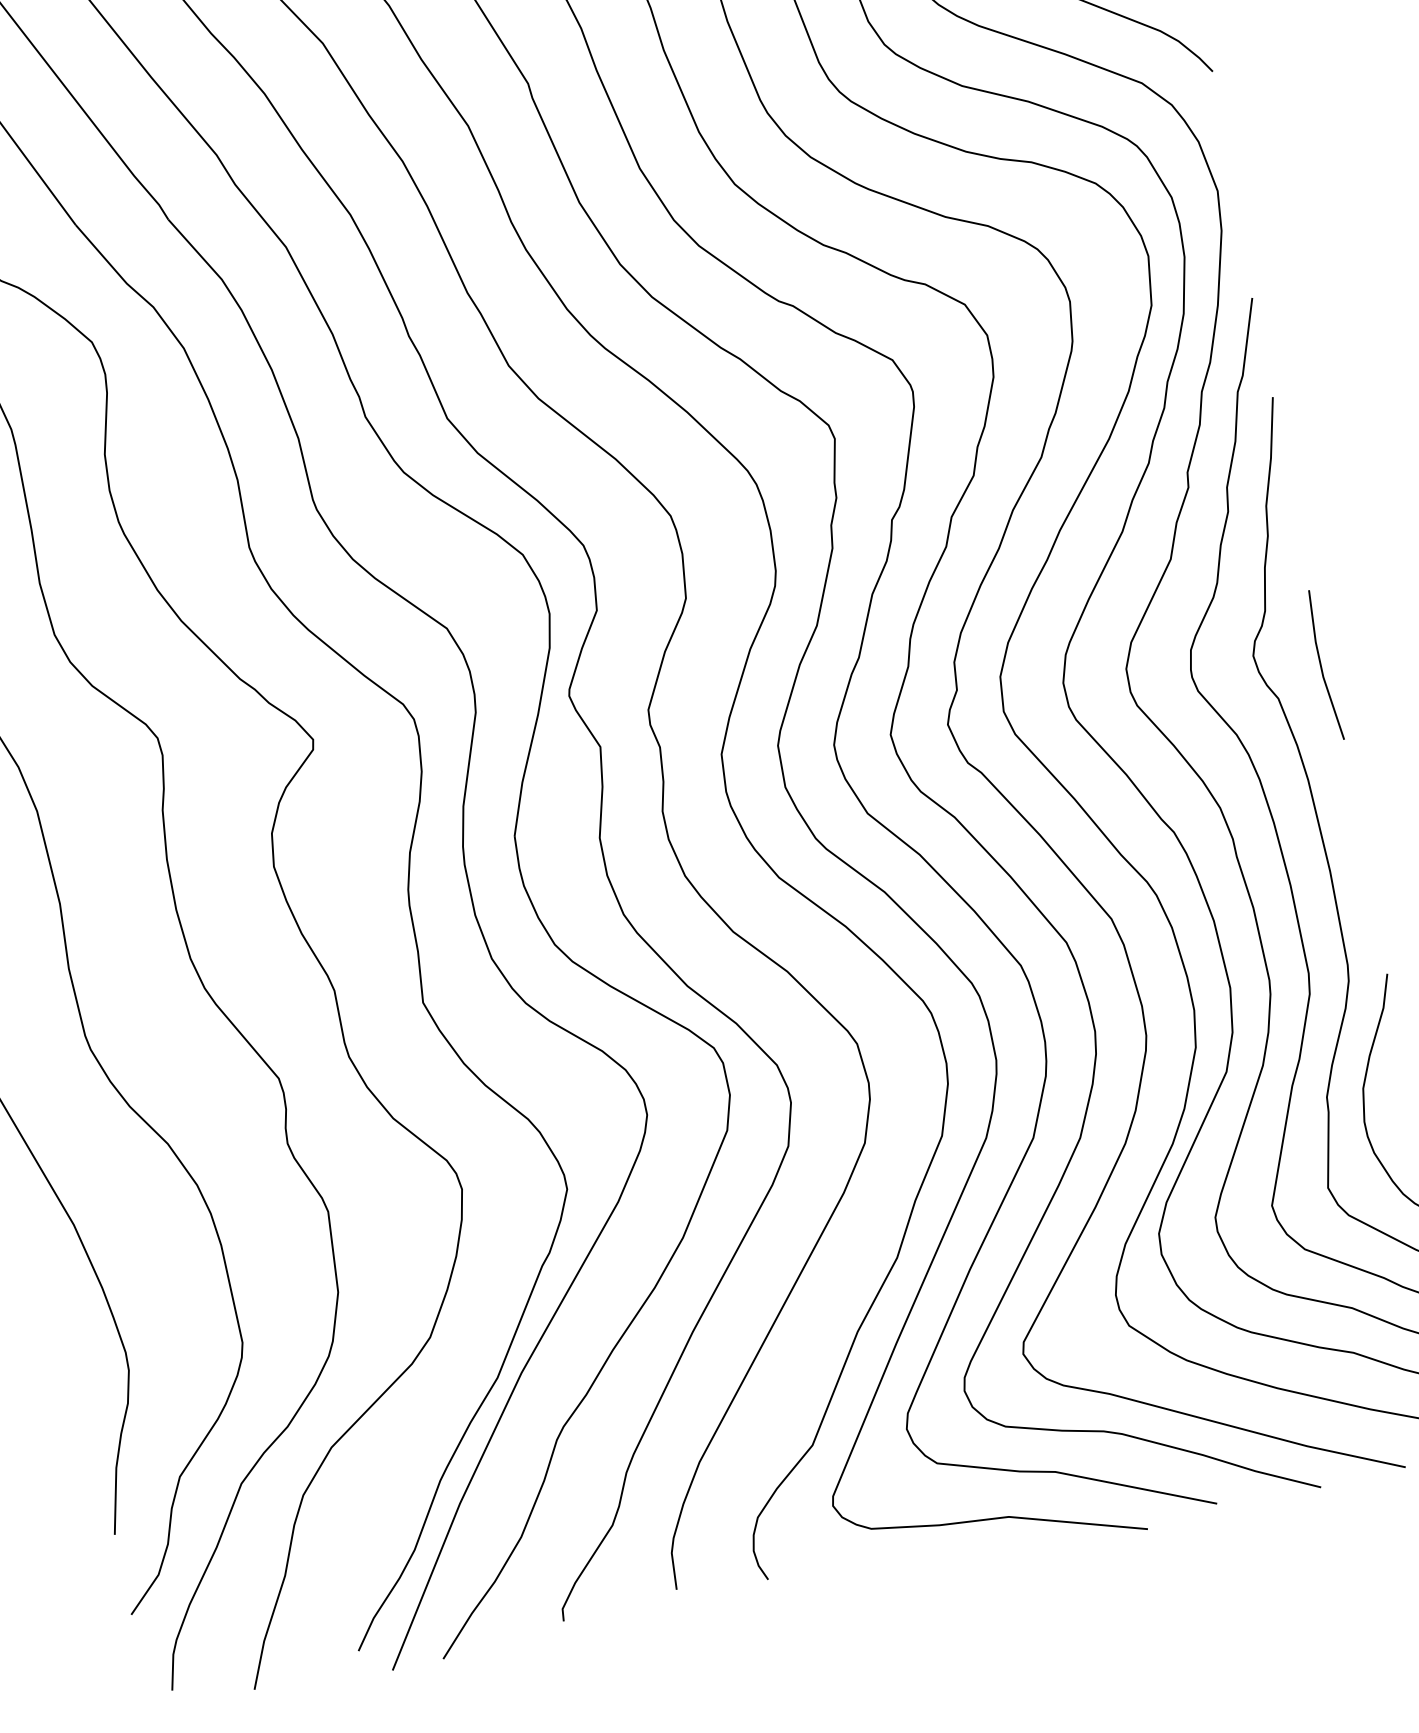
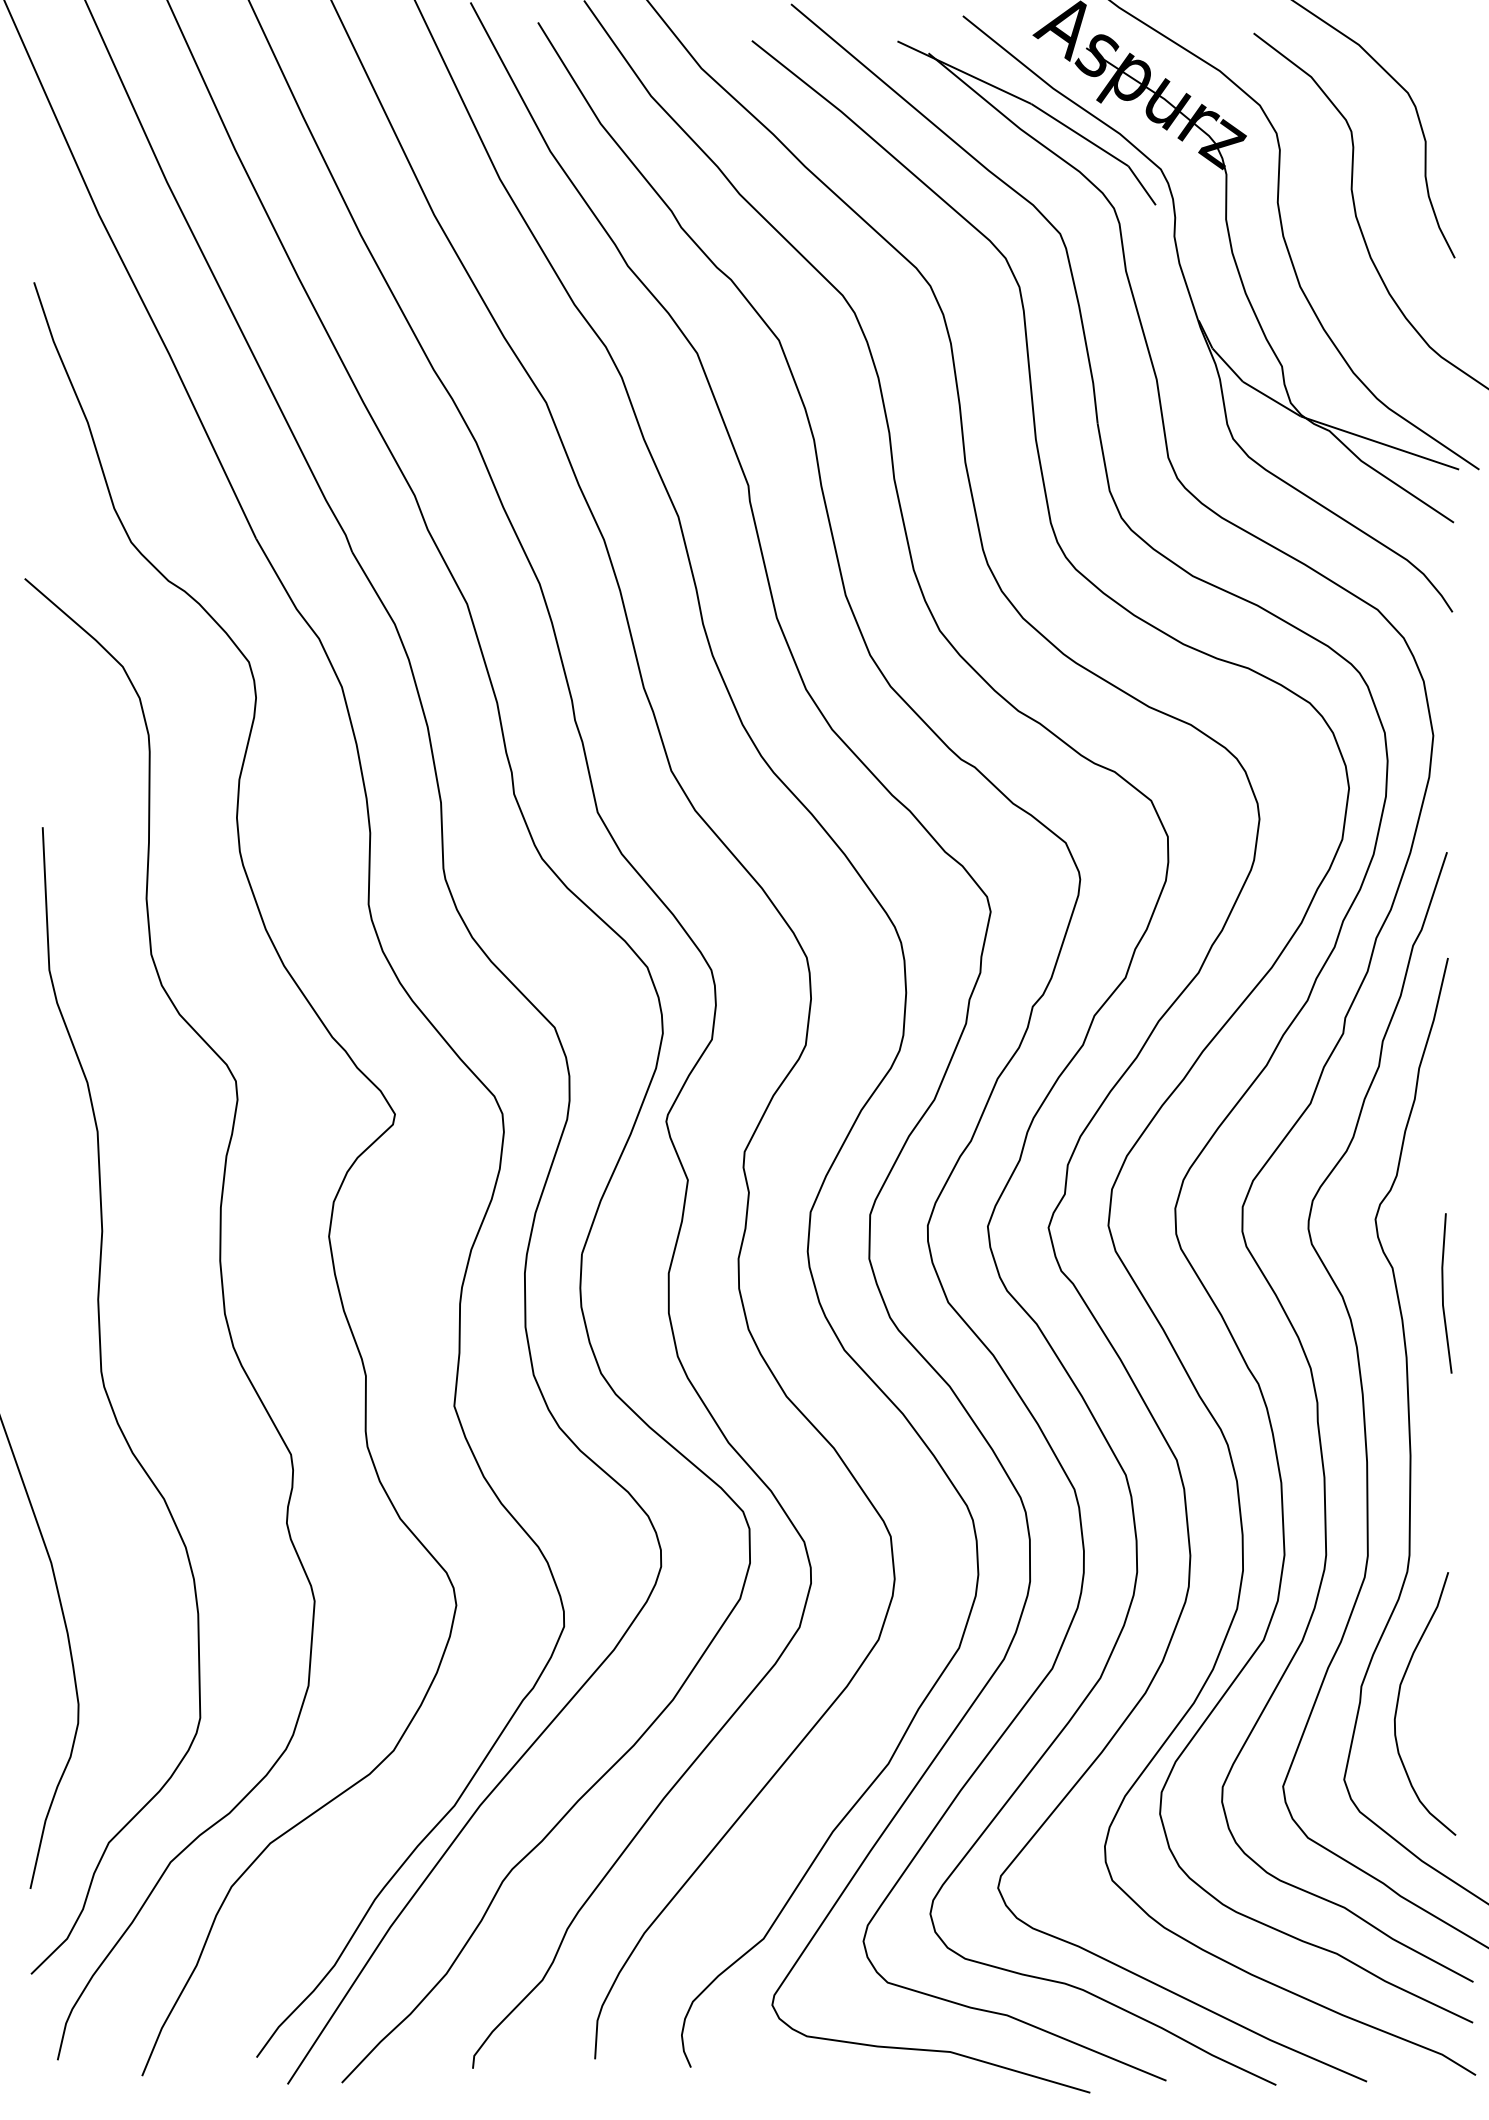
line: (1321, 666) -> (1443, 1293), moved

